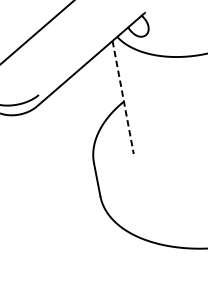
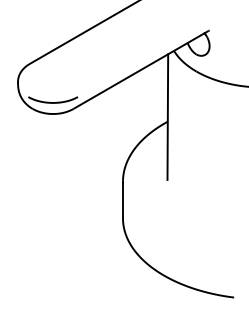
line: (122, 97) -> (167, 117), dashed -> solid

